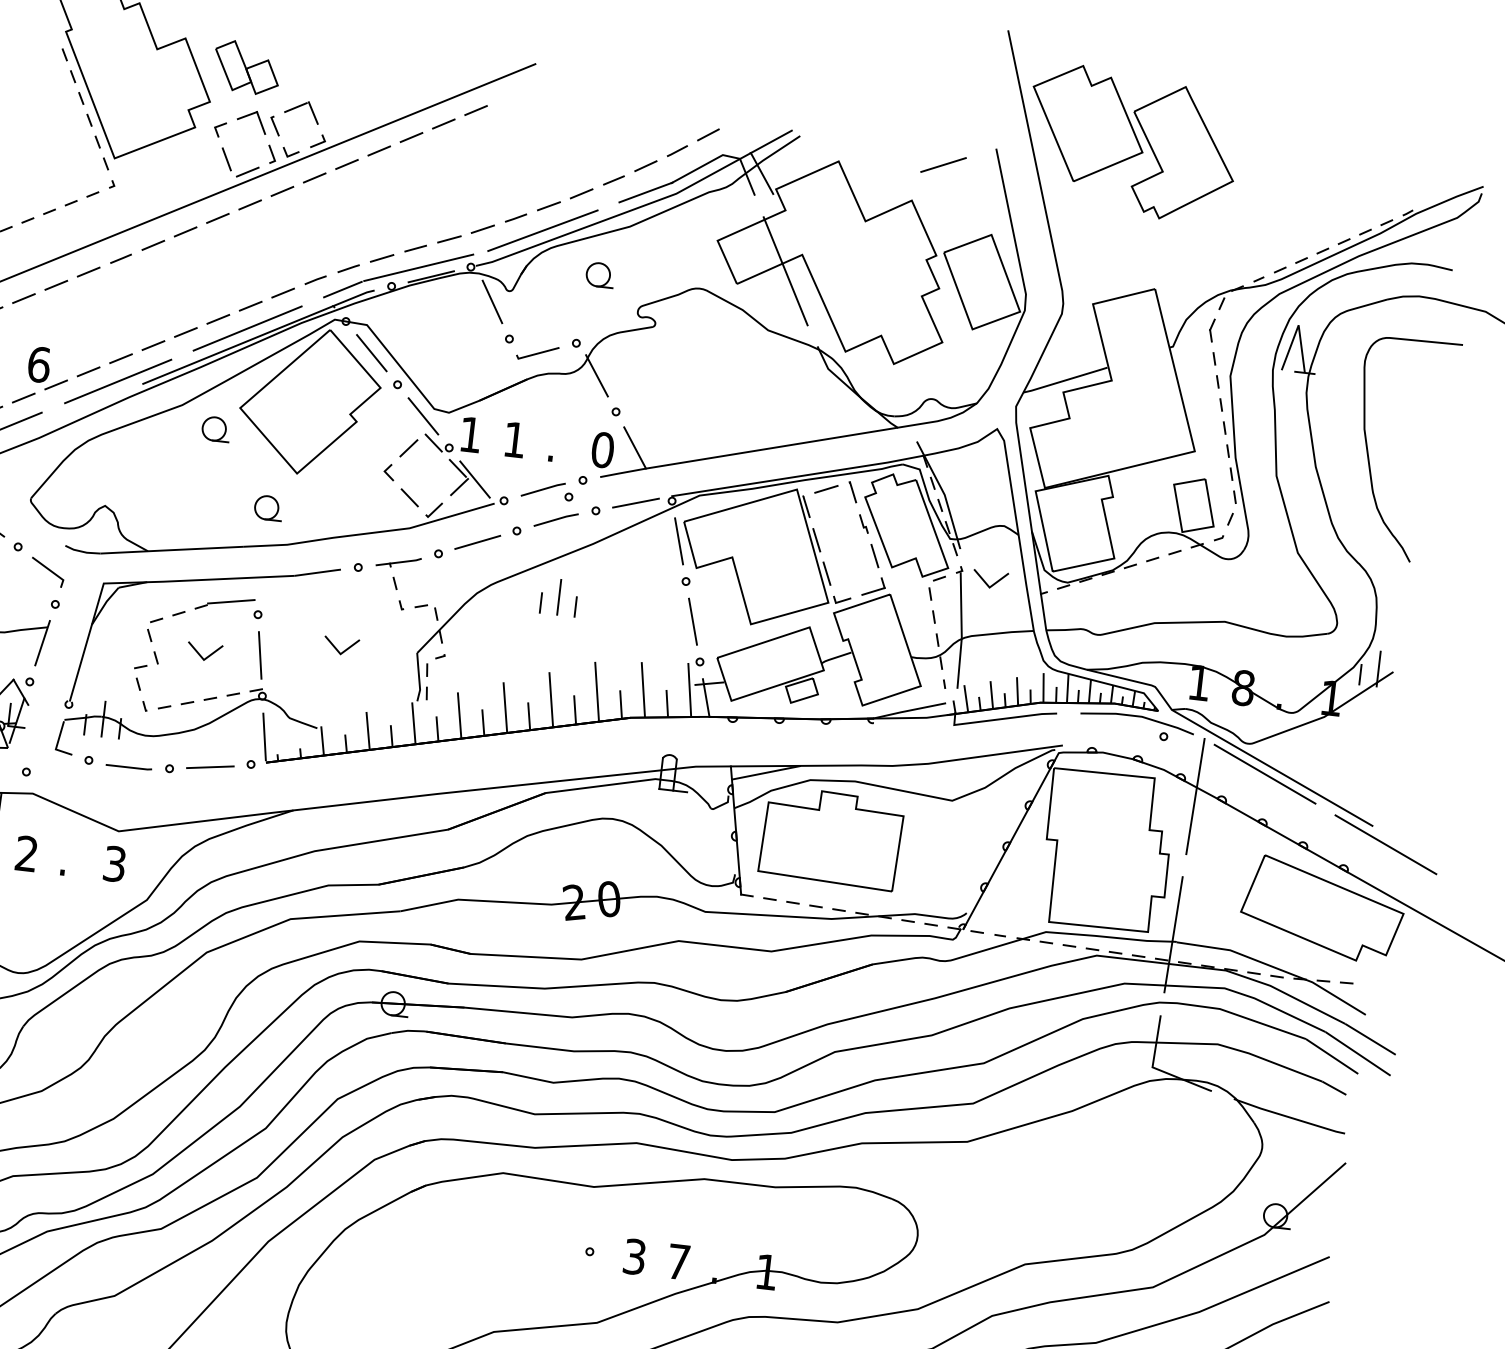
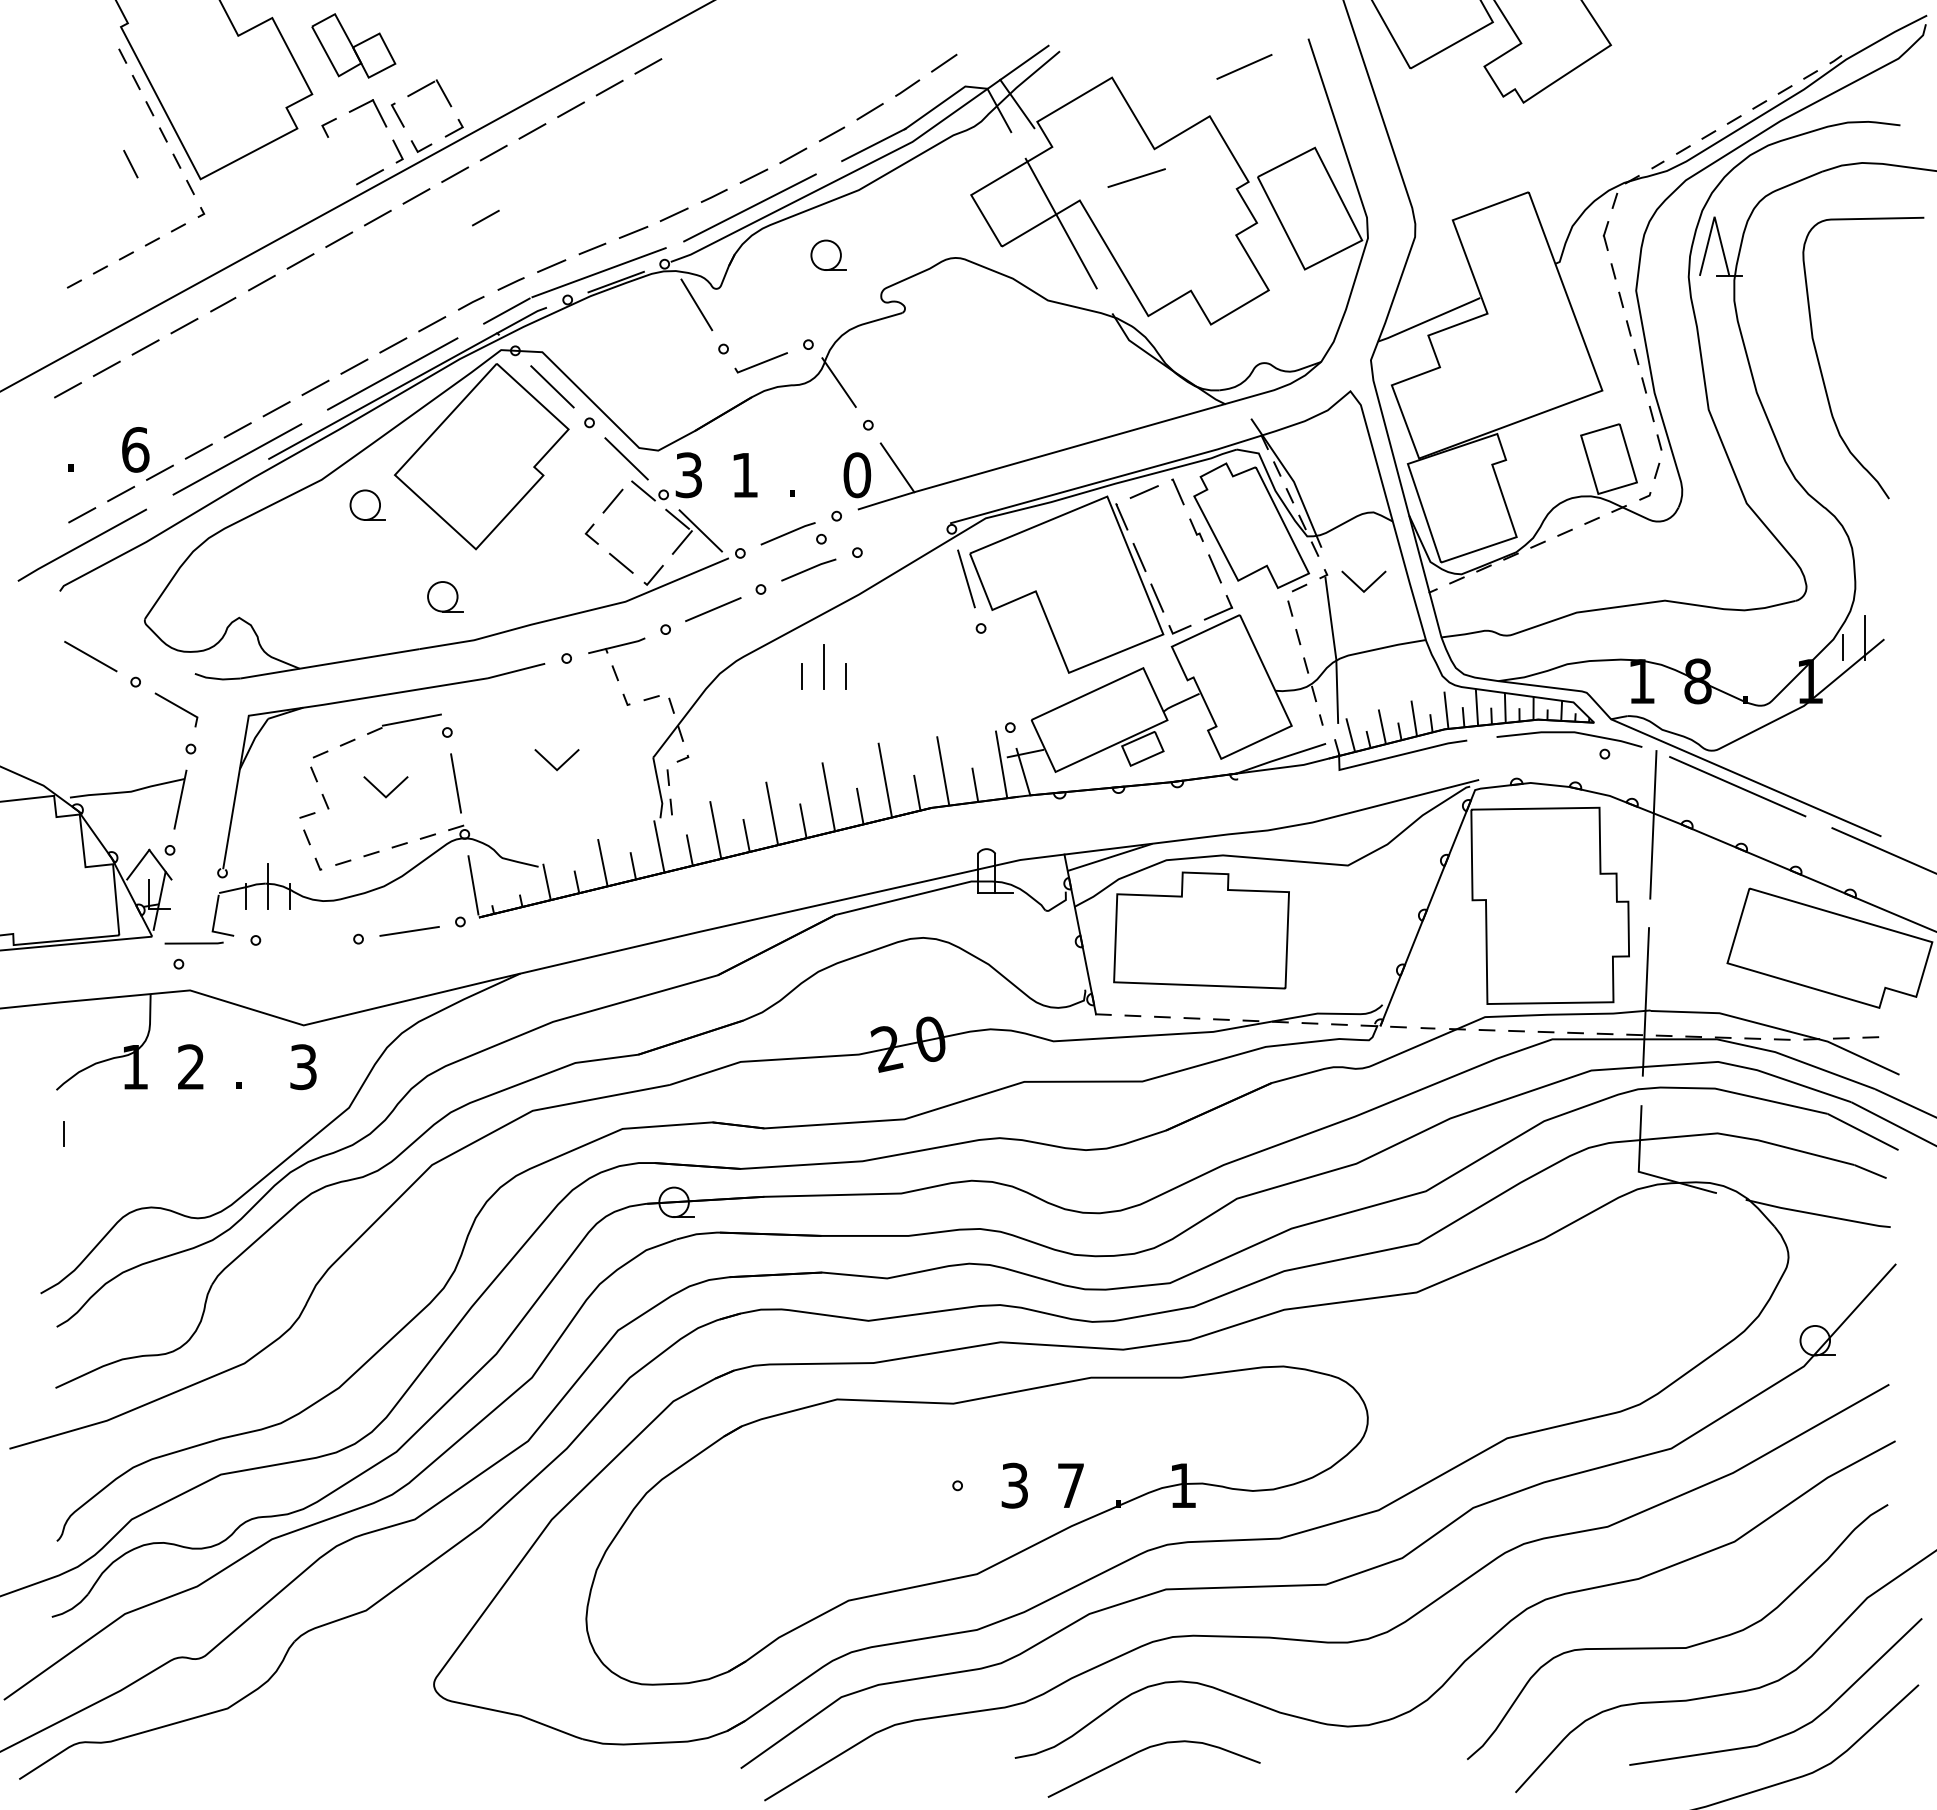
line: (226, 158) -> (130, 163), moved
line: (334, 214) -> (485, 217), added
text: (470, 435) -> (688, 475), 1 -> 3
line: (635, 502) -> (1136, 177), moved
line: (692, 621) -> (995, 677), removed
line: (128, 766) -> (193, 942), moved

